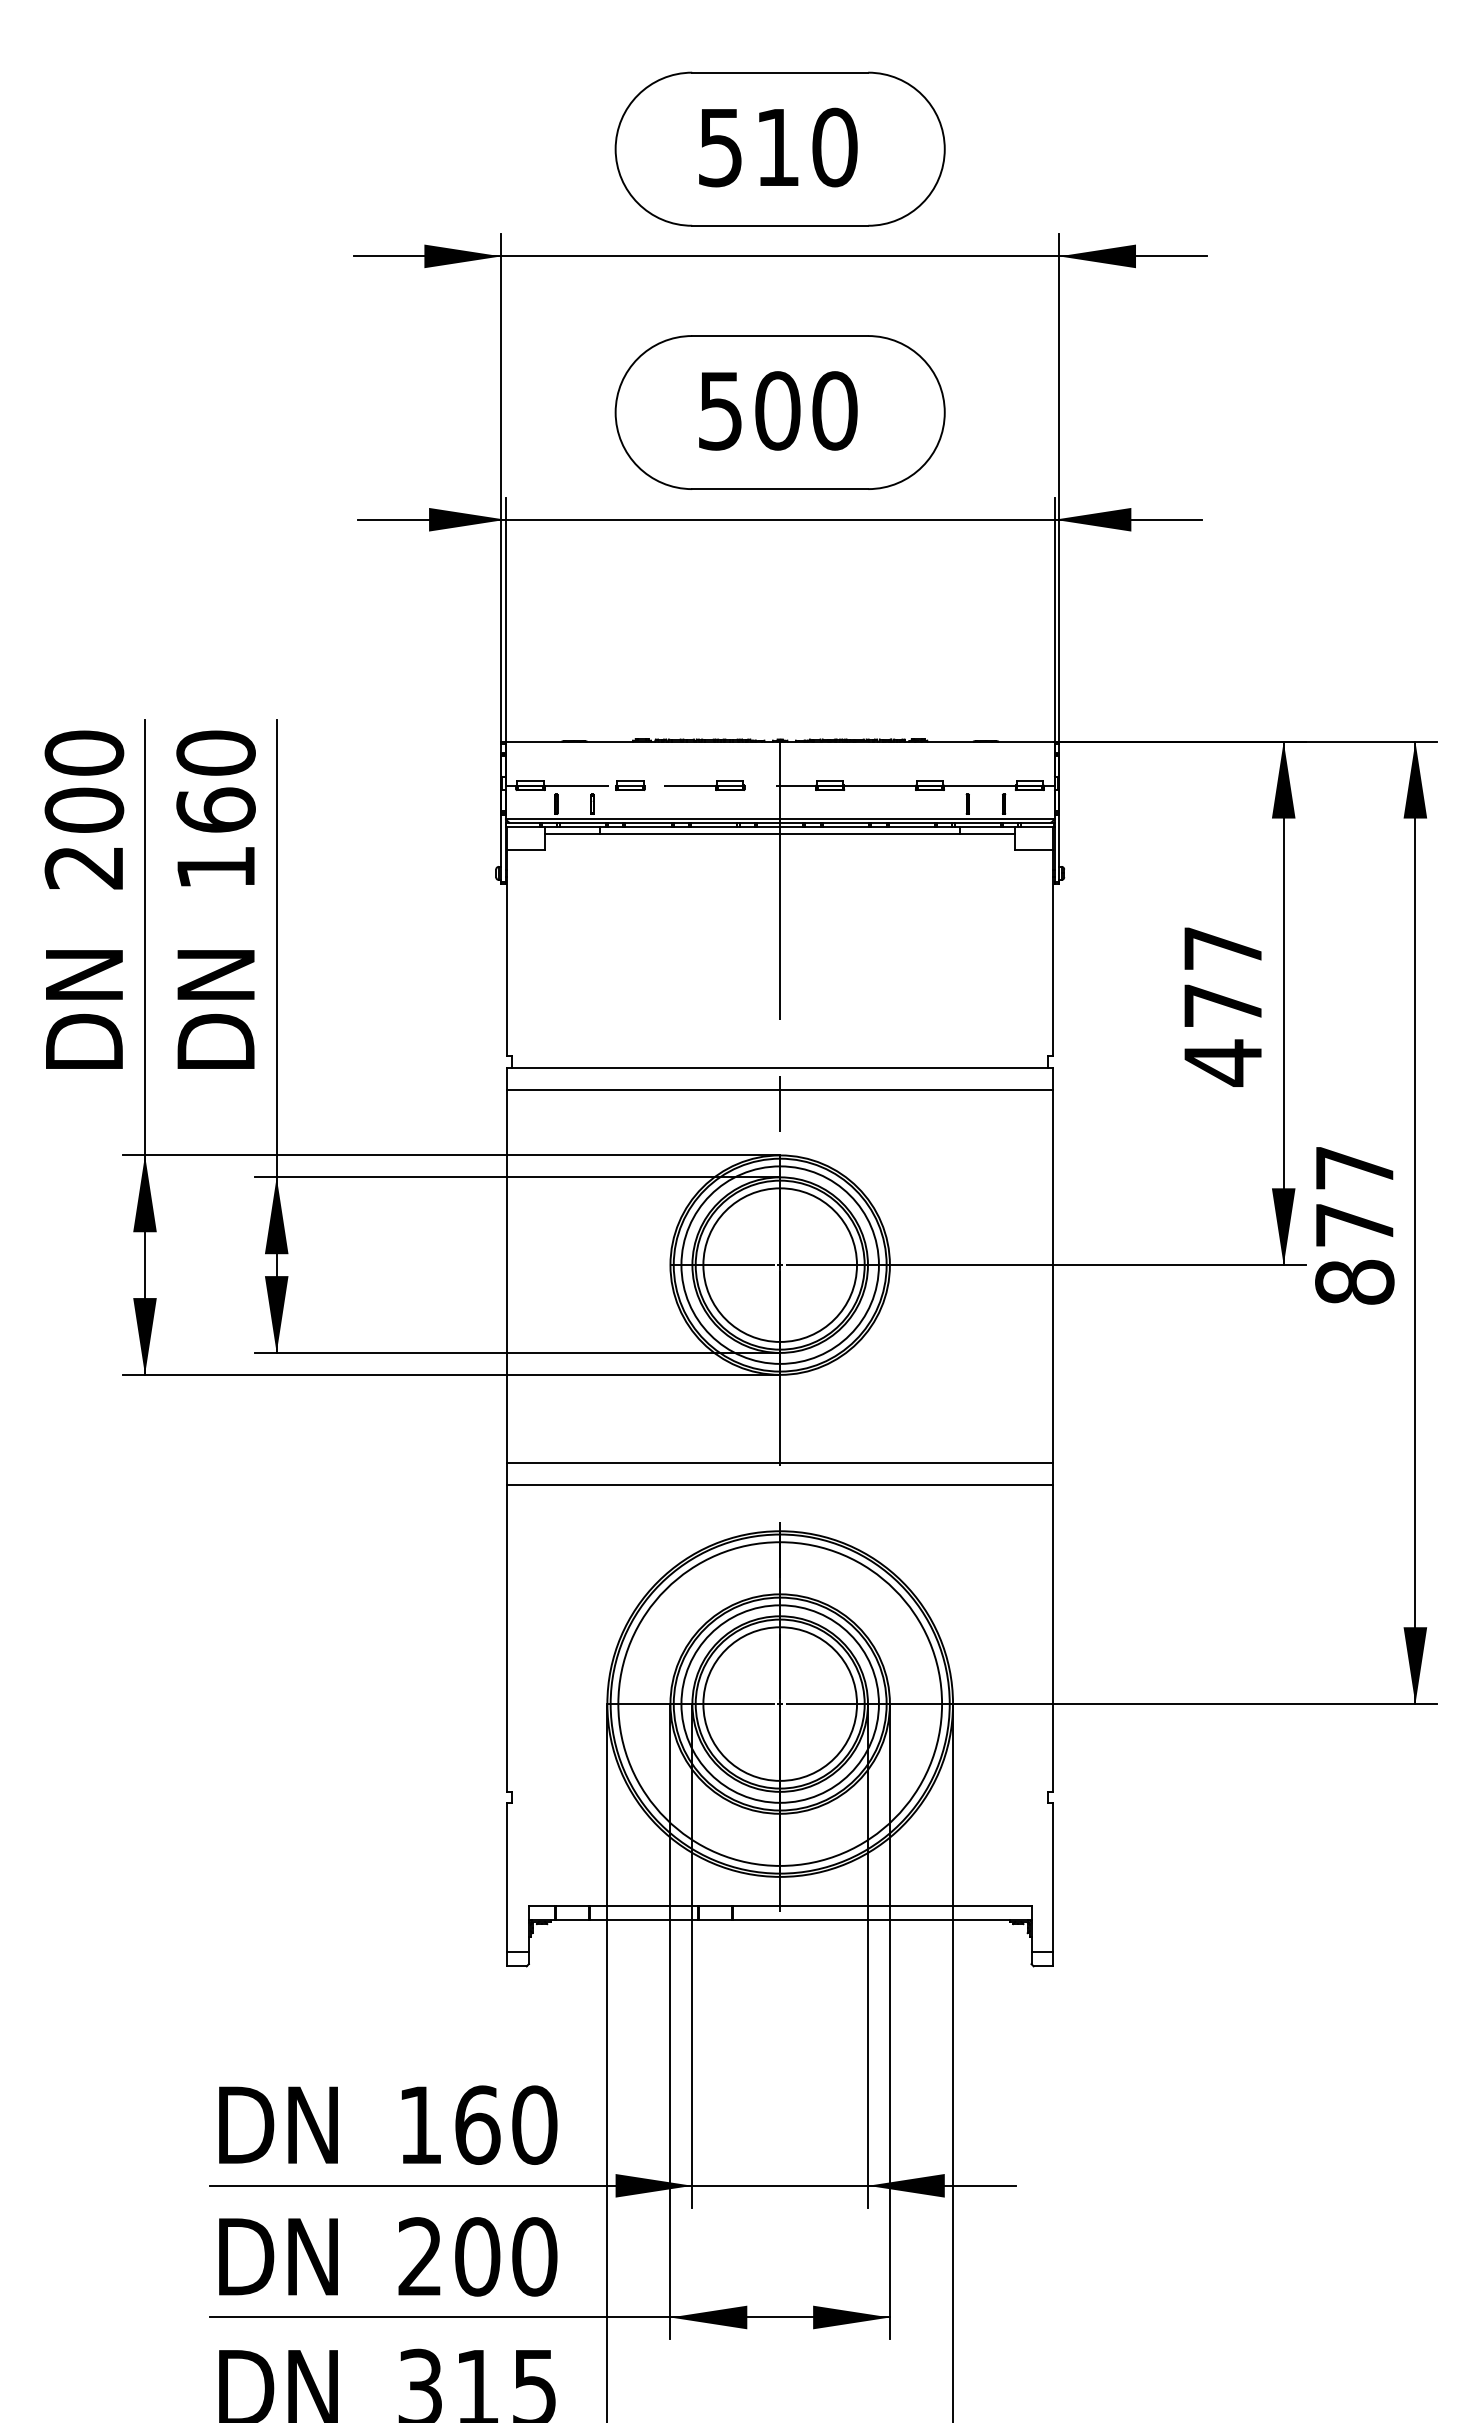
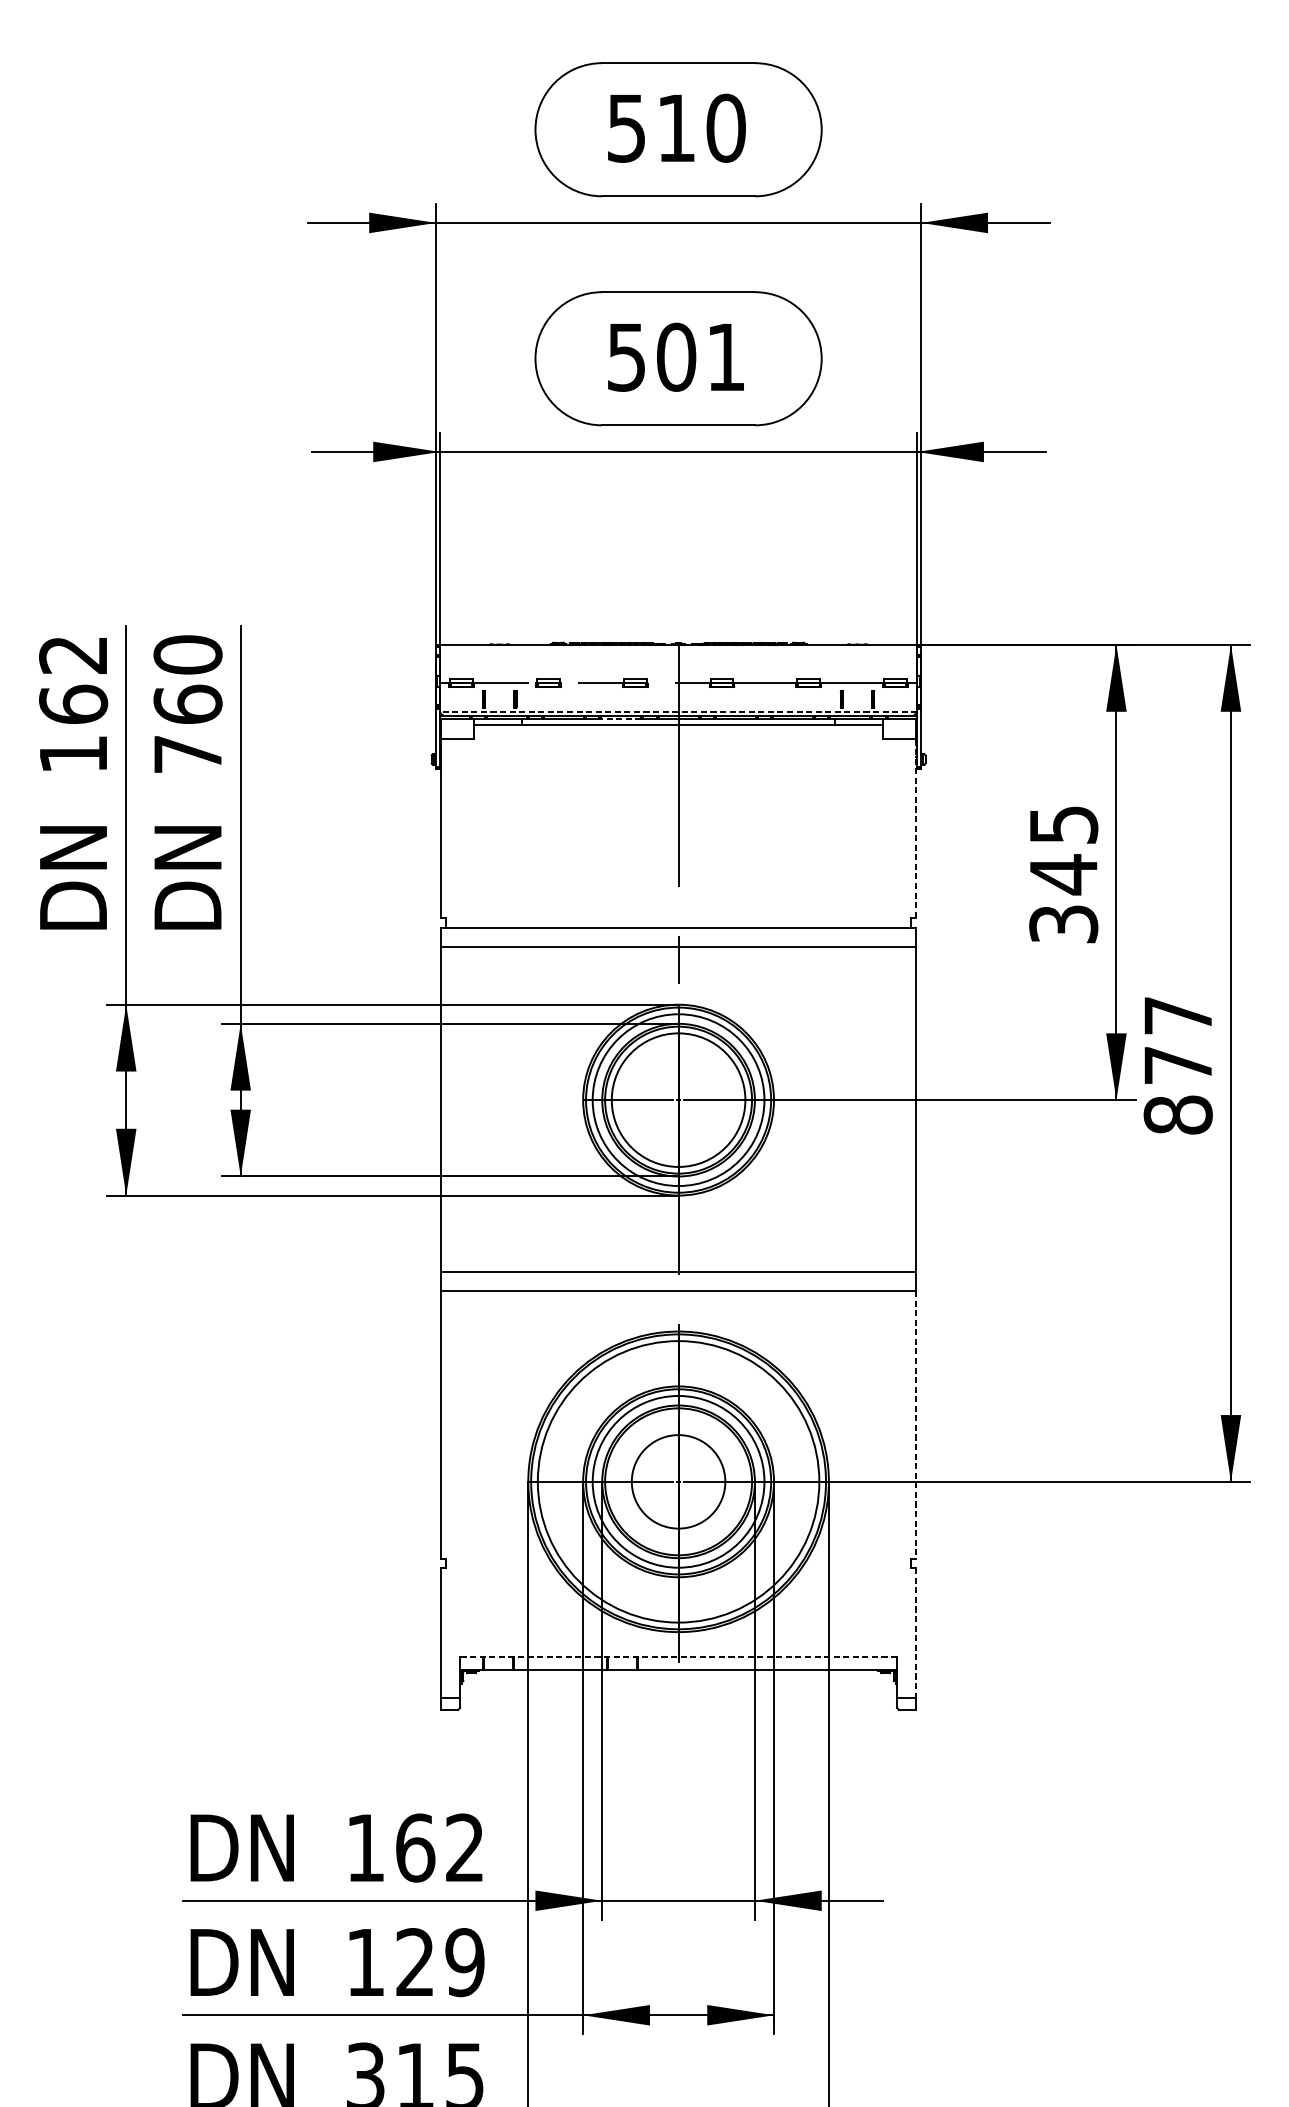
text: (834, 410) -> (725, 356), 500 -> 501
text: (84, 809) -> (73, 703), 200 -> 162
line: (780, 818) -> (678, 711), solid -> dashed
line: (713, 827) -> (620, 719), solid -> dashed
text: (215, 867) -> (187, 754), 160 -> 760
line: (1053, 953) -> (916, 829), solid -> dashed
text: (1222, 1006) -> (1063, 875), 477 -> 345
line: (1053, 1638) -> (916, 1424), solid -> dashed
circle: (780, 1703) -> (678, 1481), size x0.7
line: (1053, 1878) -> (916, 1633), solid -> dashed
line: (779, 1905) -> (677, 1657), solid -> dashed
text: (534, 2124) -> (464, 1847), 160 -> 162
text: (477, 2256) -> (415, 1962), 200 -> 129

